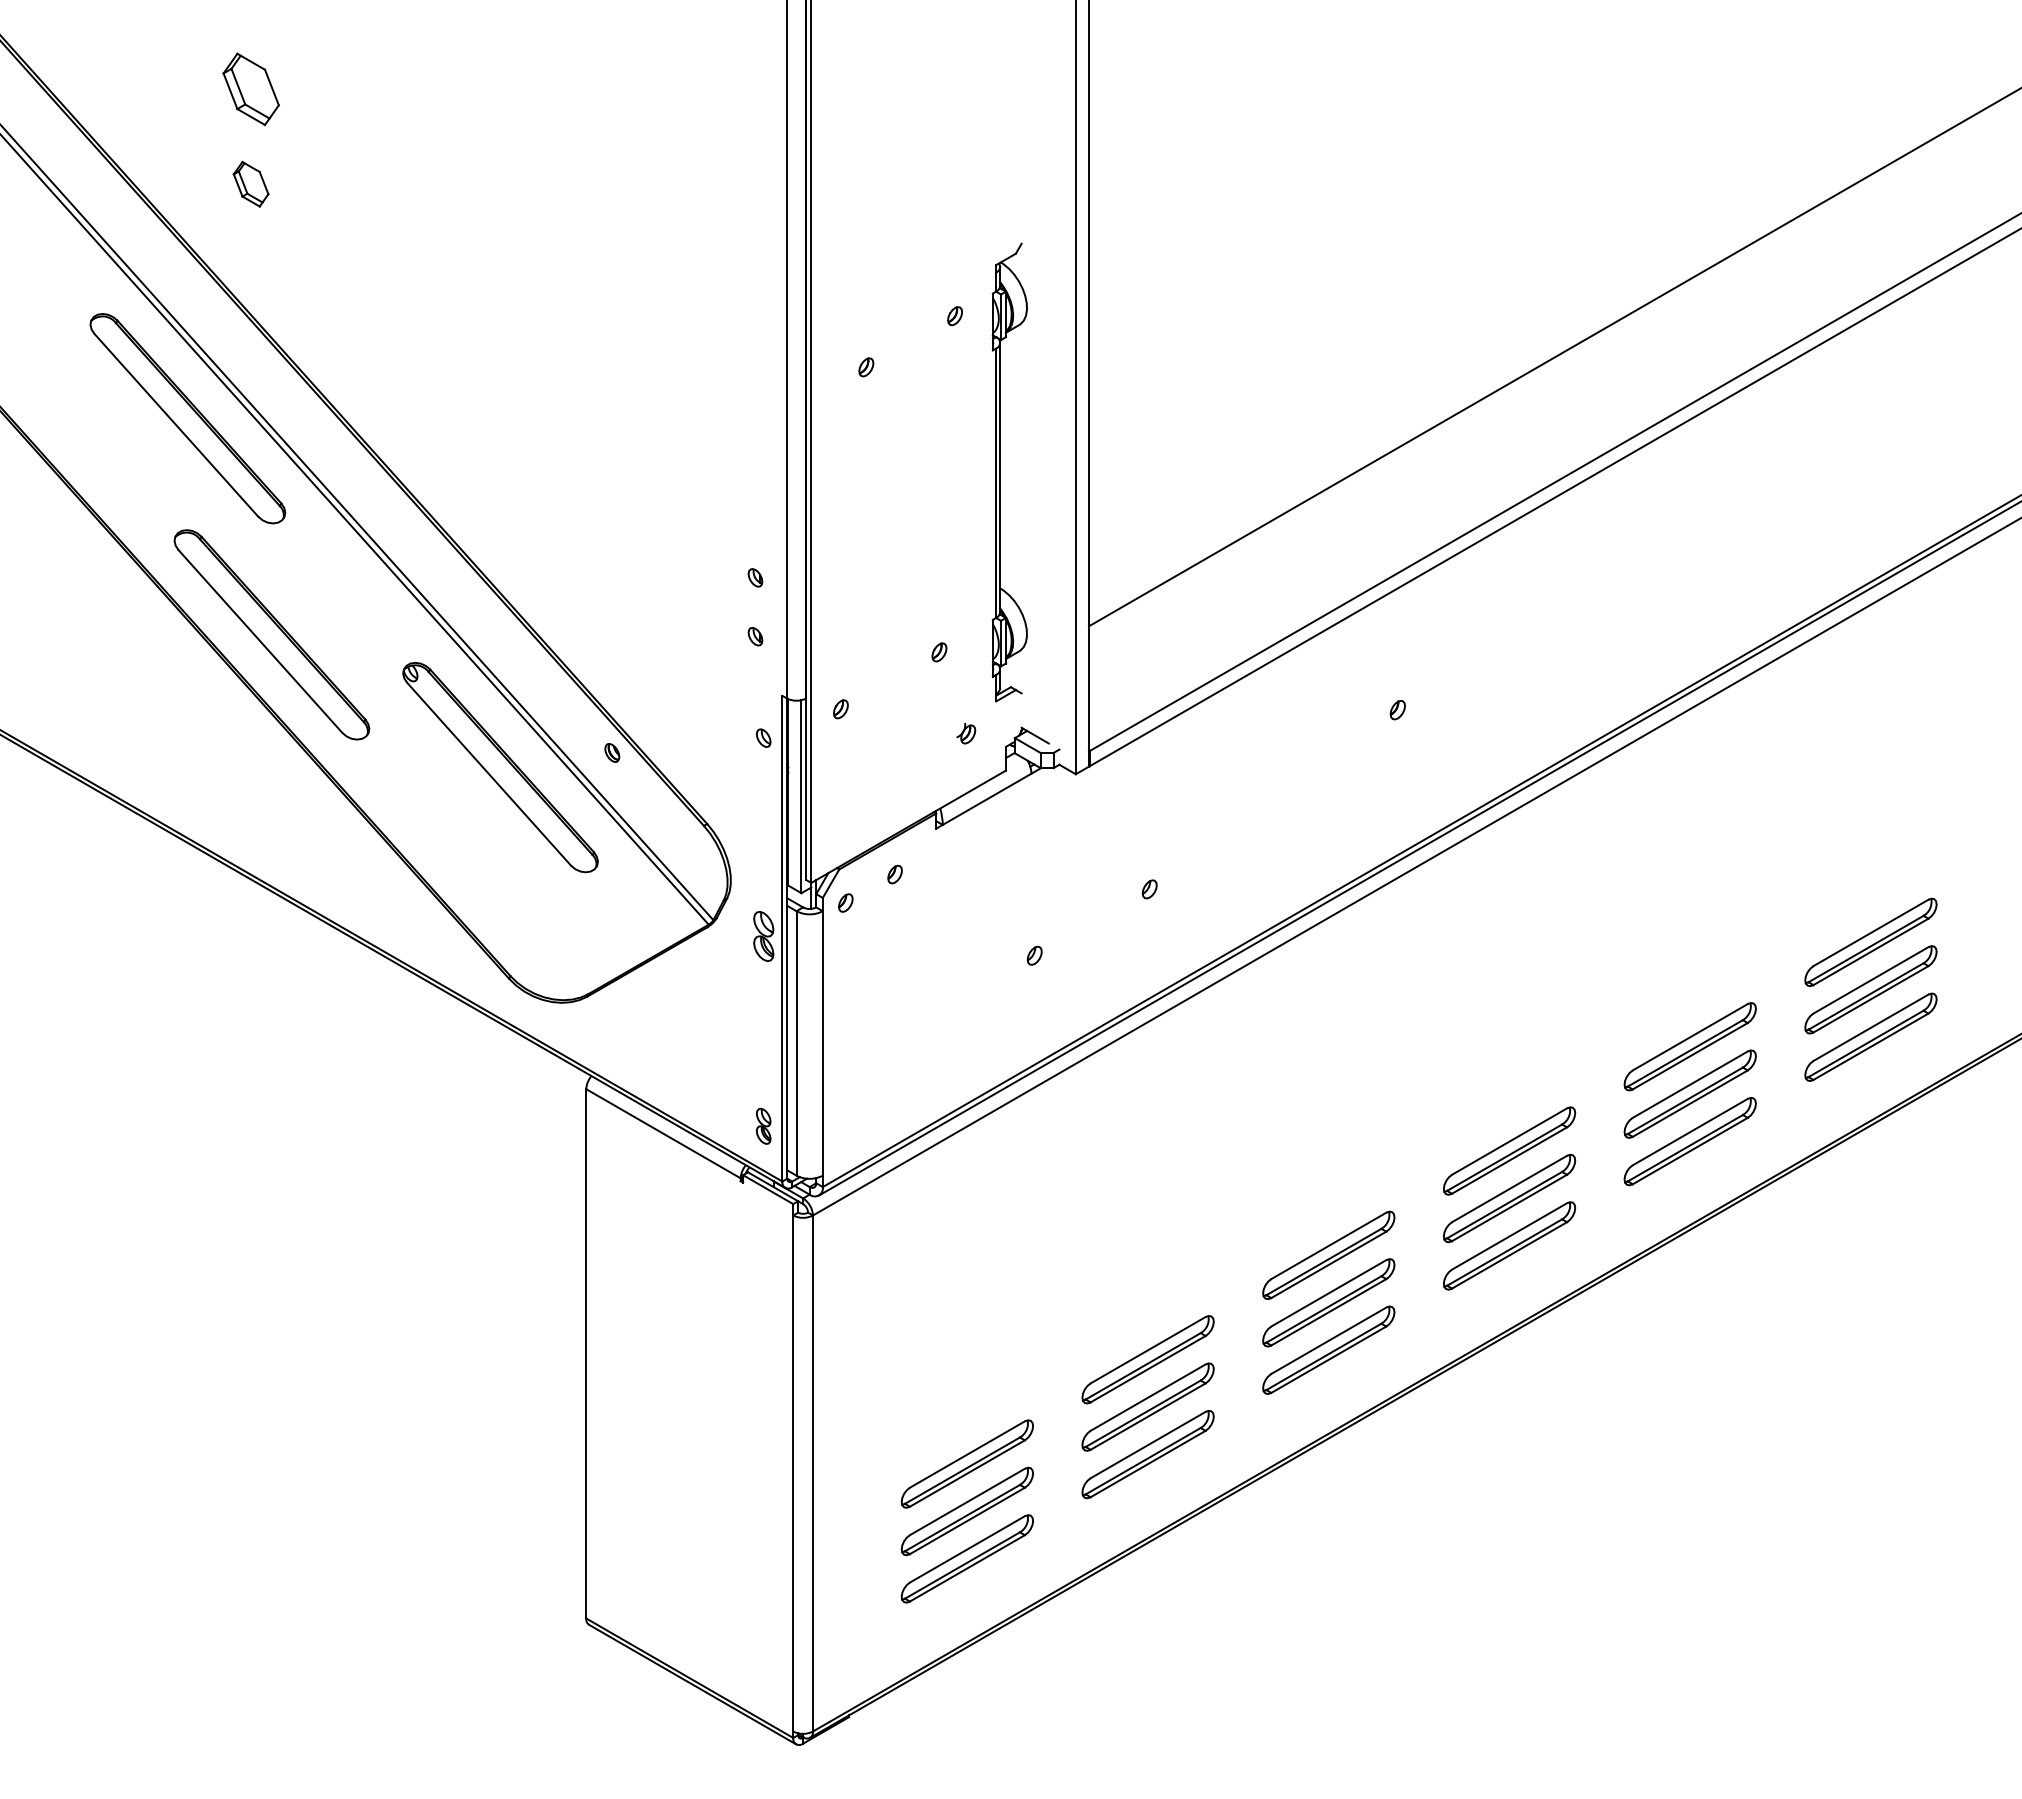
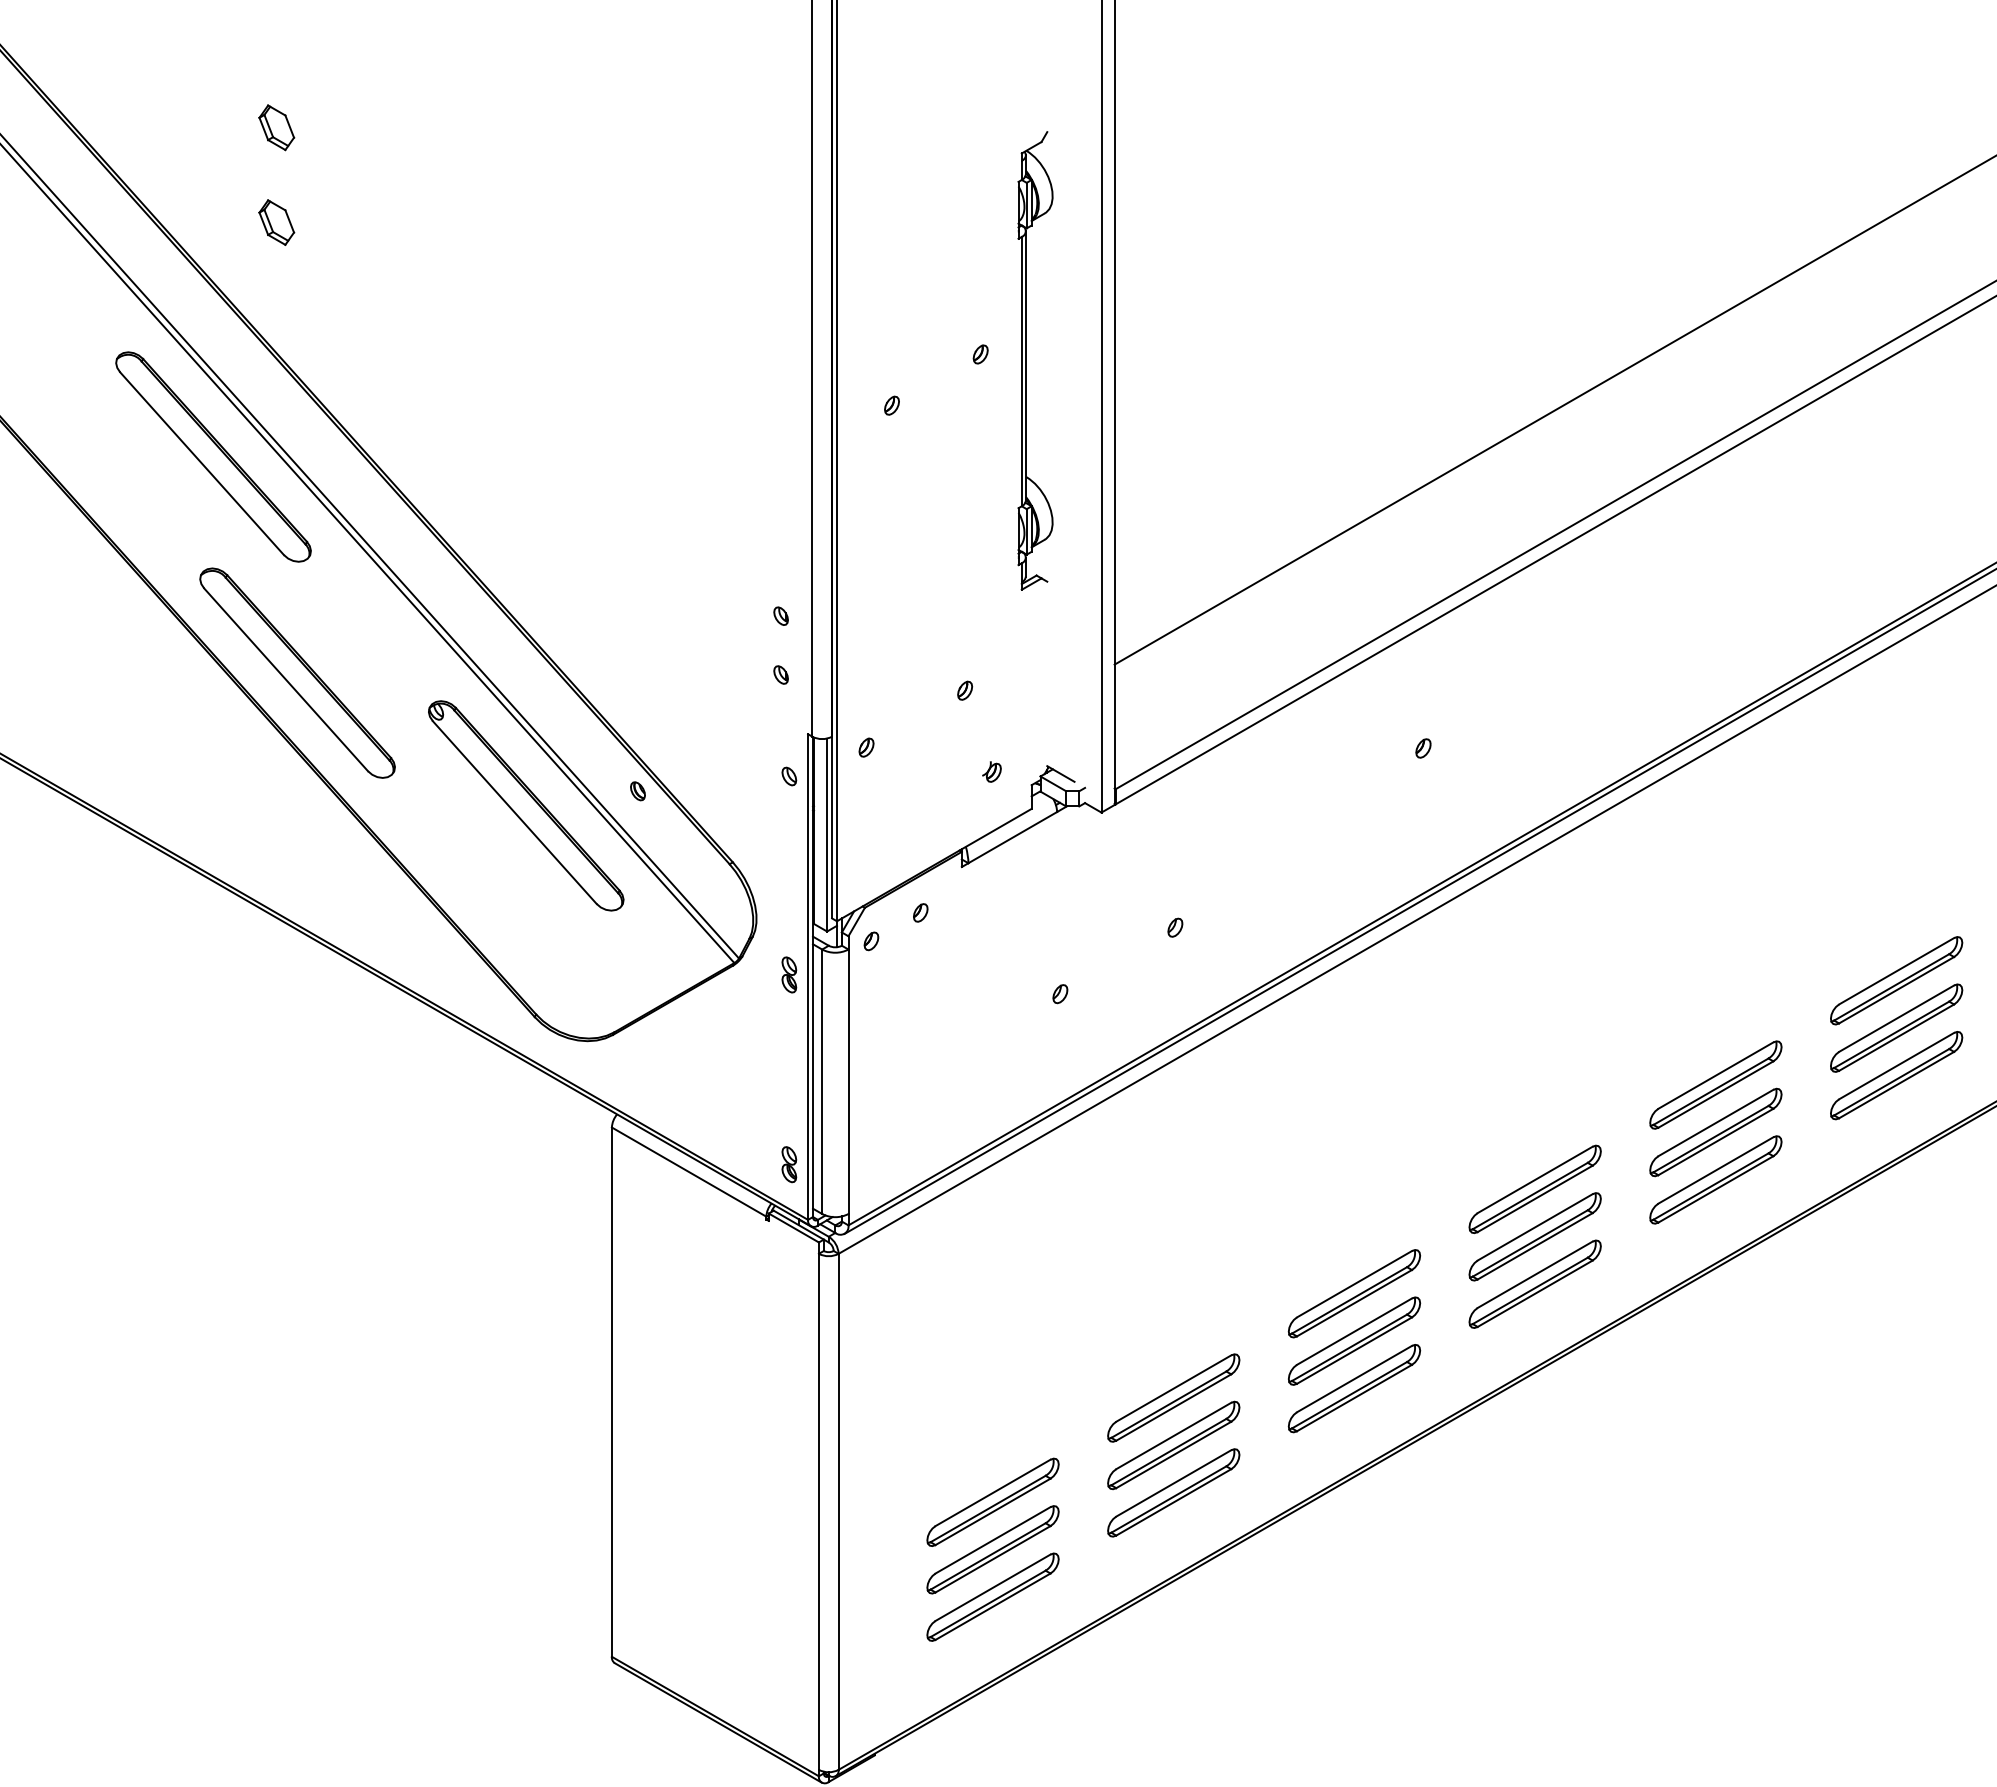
part: (250, 89) -> (276, 127), size x0.62
part: (1000, 472) -> (1026, 360), moved
part: (763, 936) -> (789, 974), size x0.71

